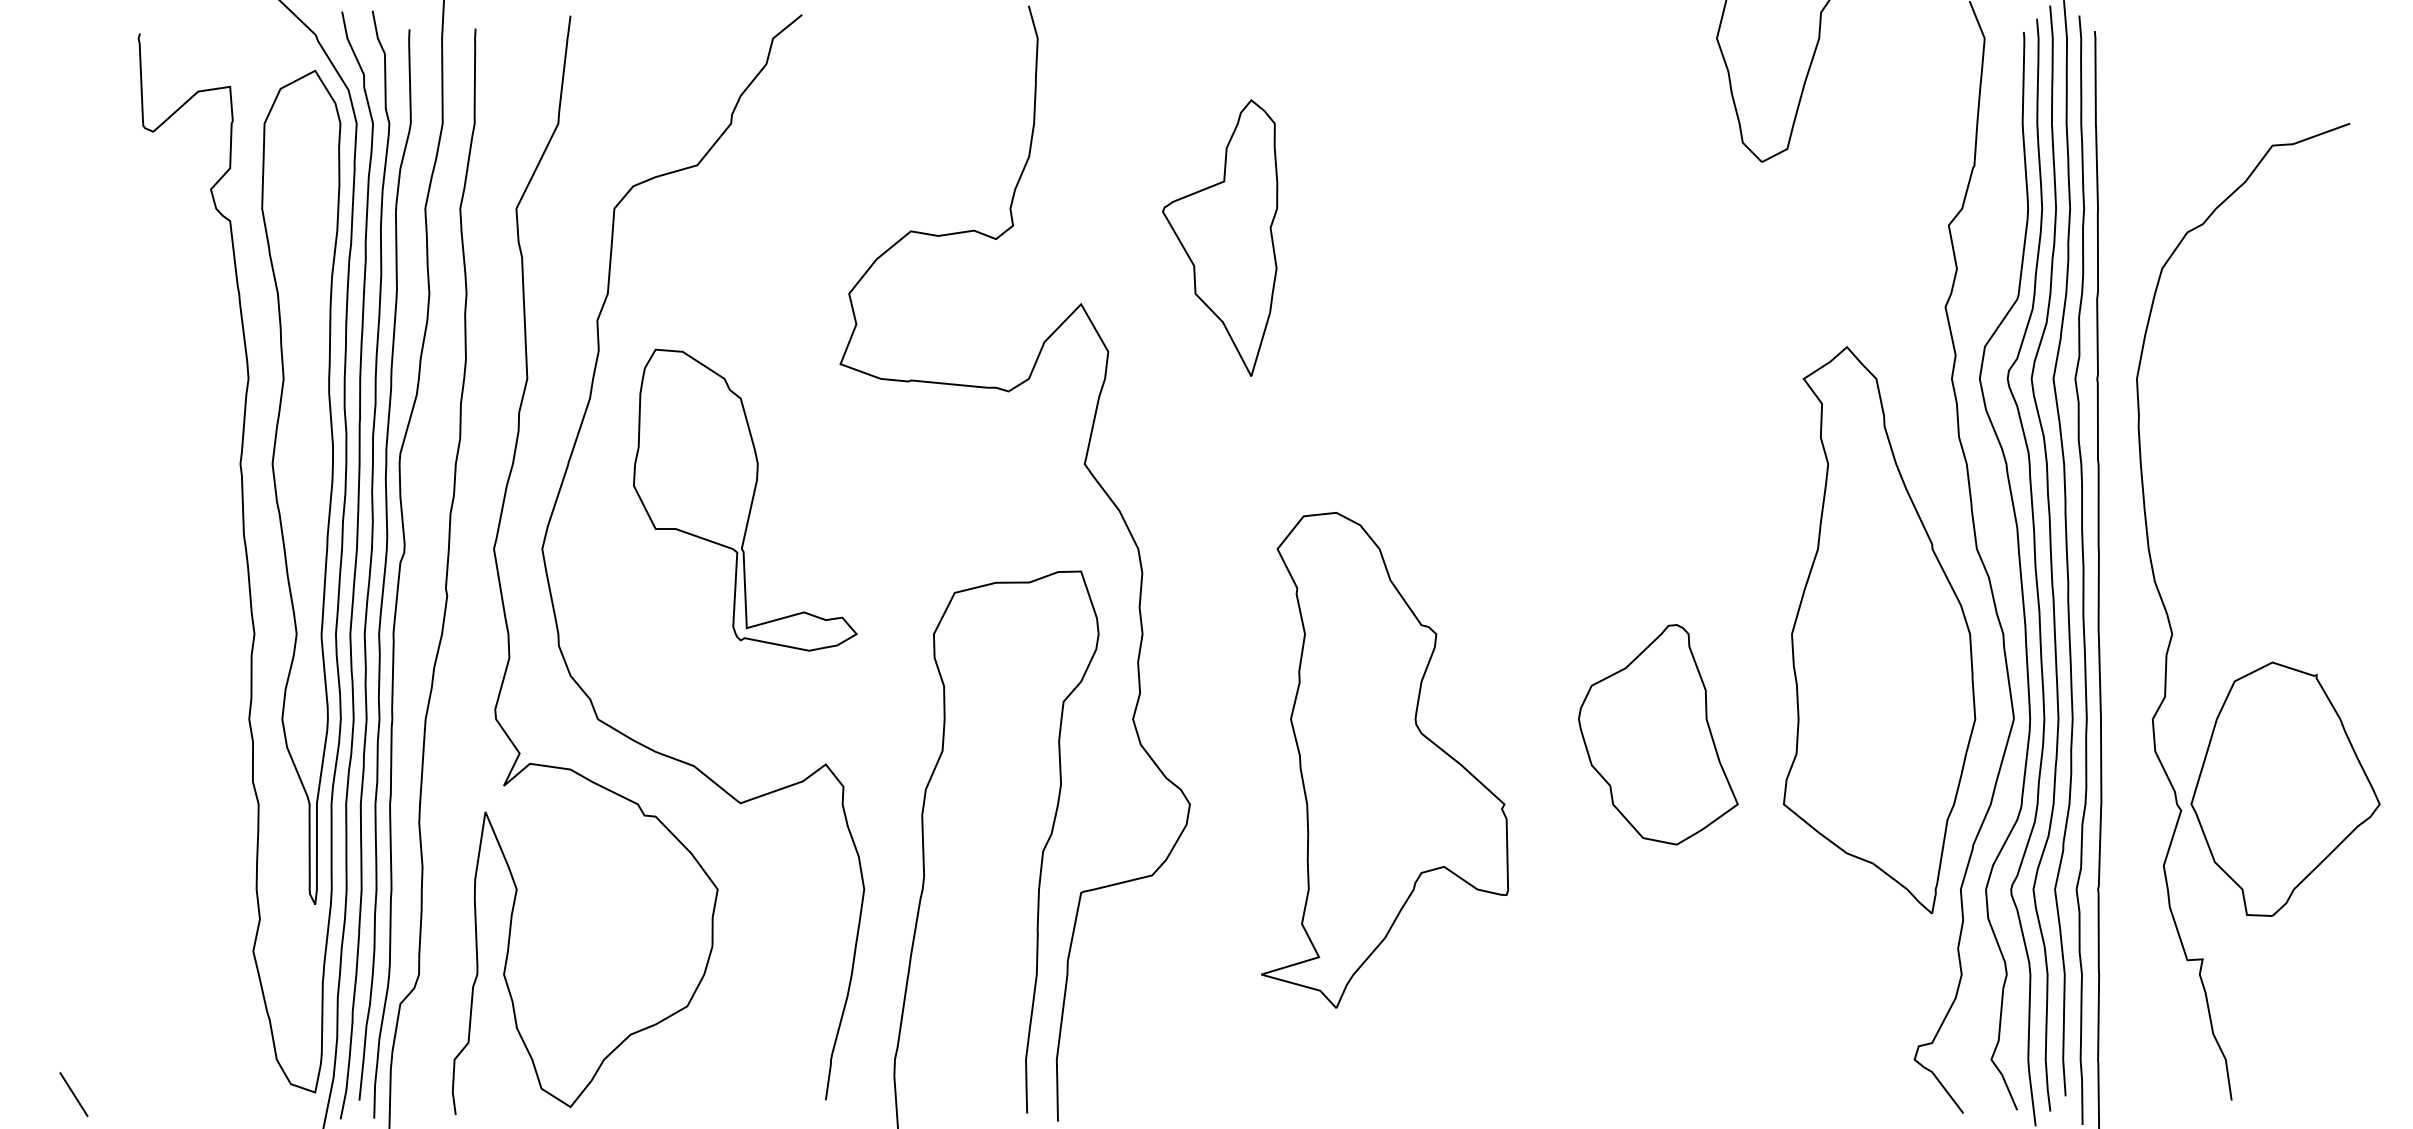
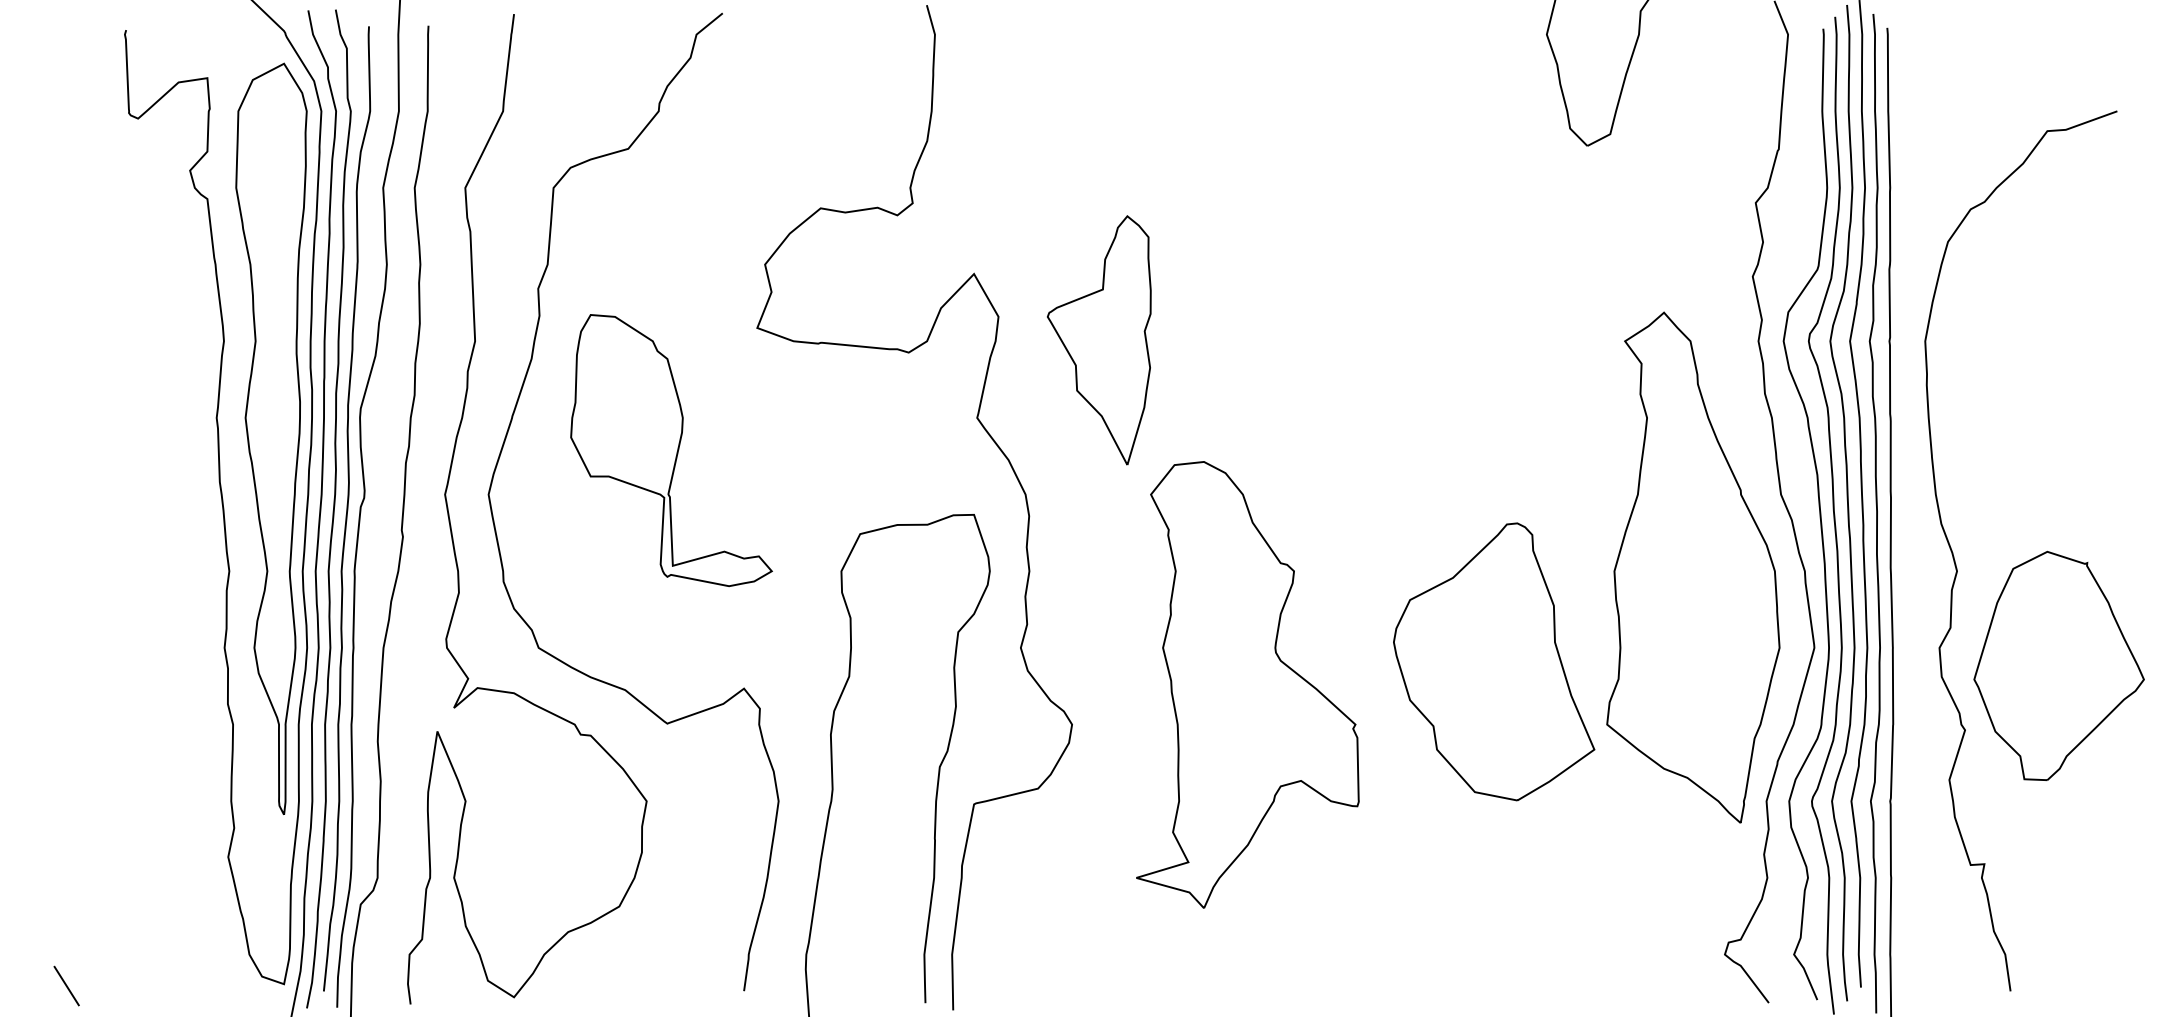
part: (1220, 238) -> (1099, 340), moved
part: (1657, 734) -> (1493, 661), size x1.4
part: (2284, 788) -> (2058, 665), moved

